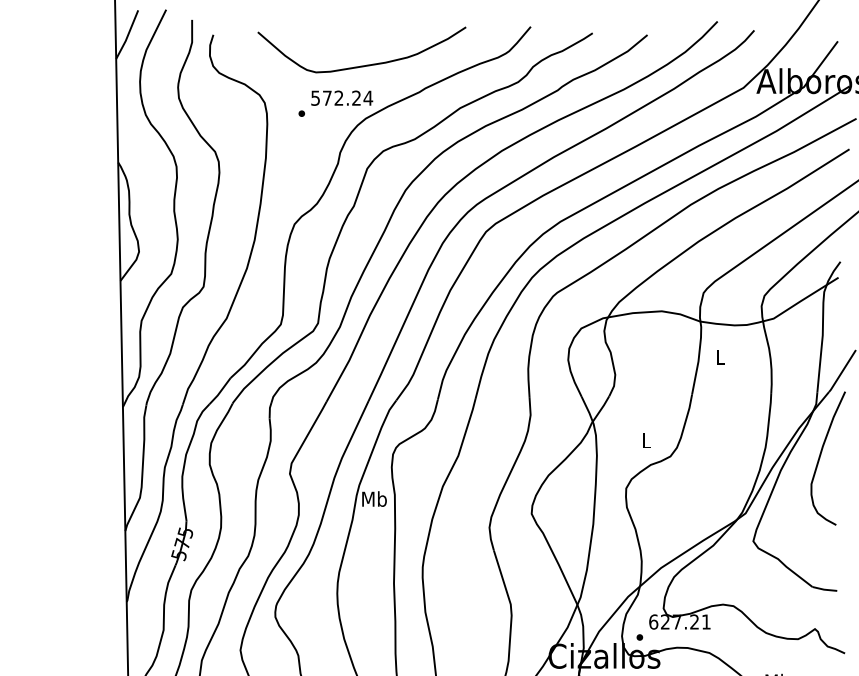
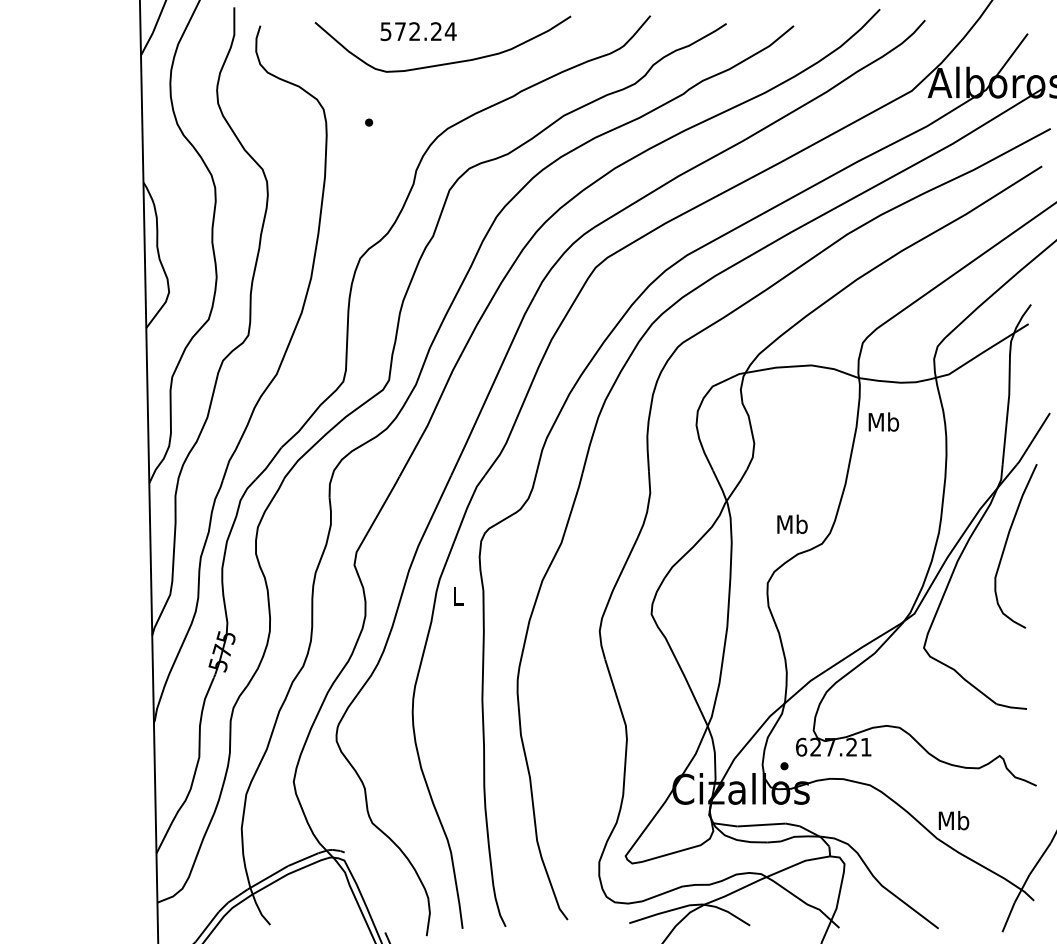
text: (342, 98) -> (418, 31), moved
text: (720, 356) -> (883, 421), L -> Mb
text: (646, 439) -> (792, 523), L -> Mb
text: (374, 498) -> (458, 595), Mb -> L

